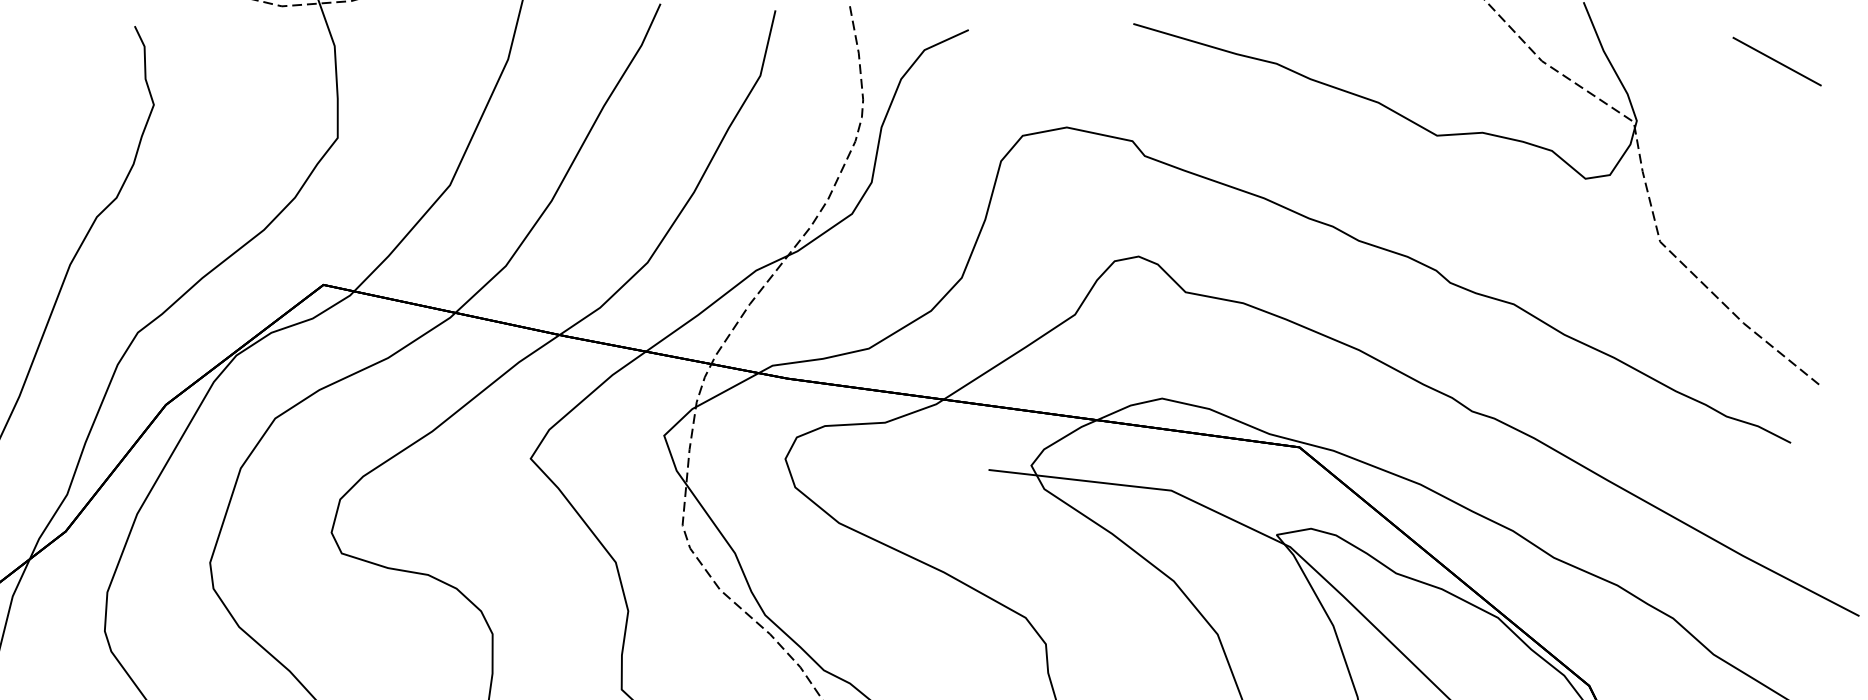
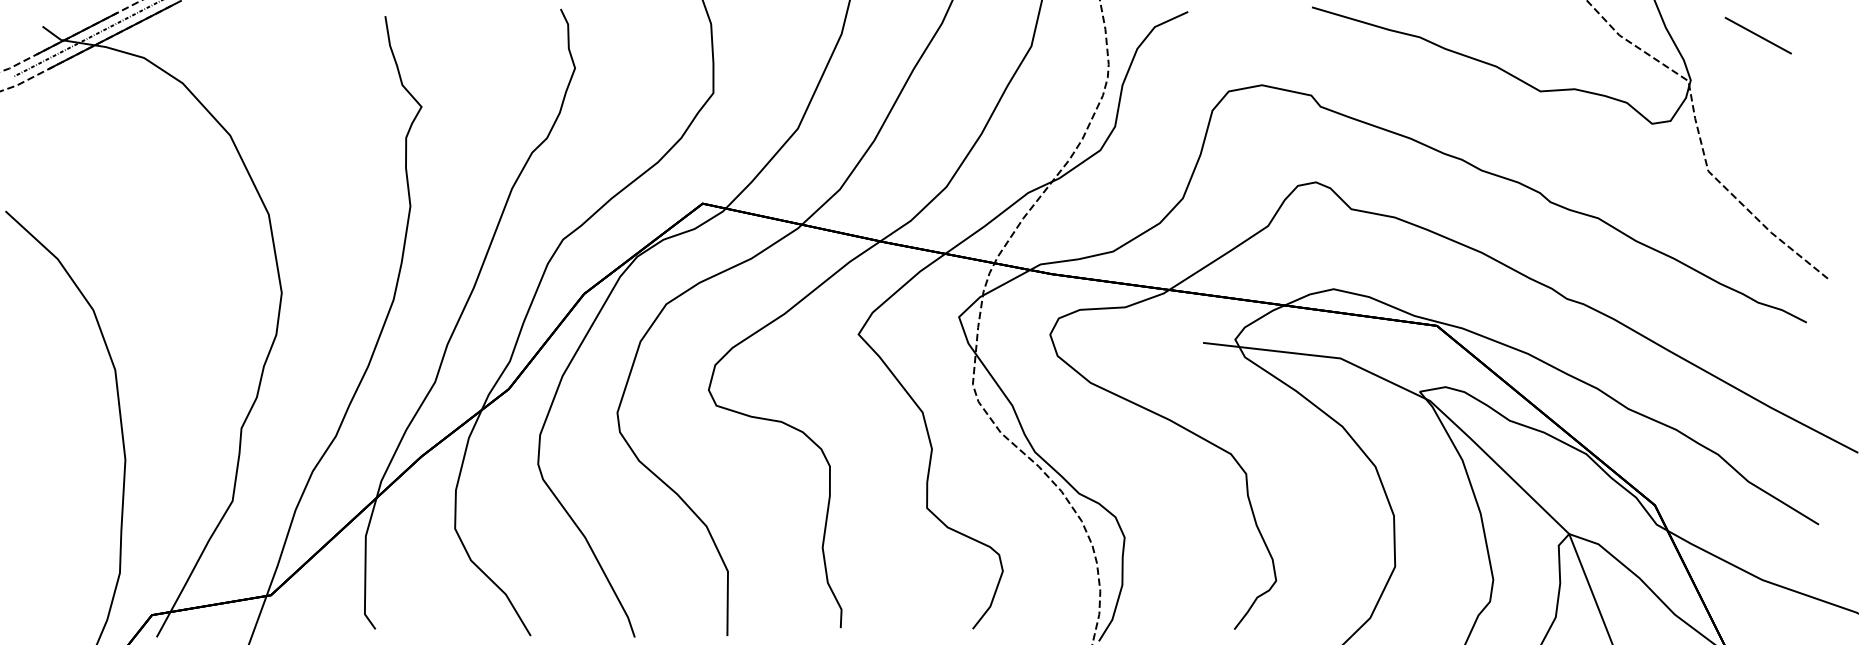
line: (1776, 61) -> (1757, 35), moved

